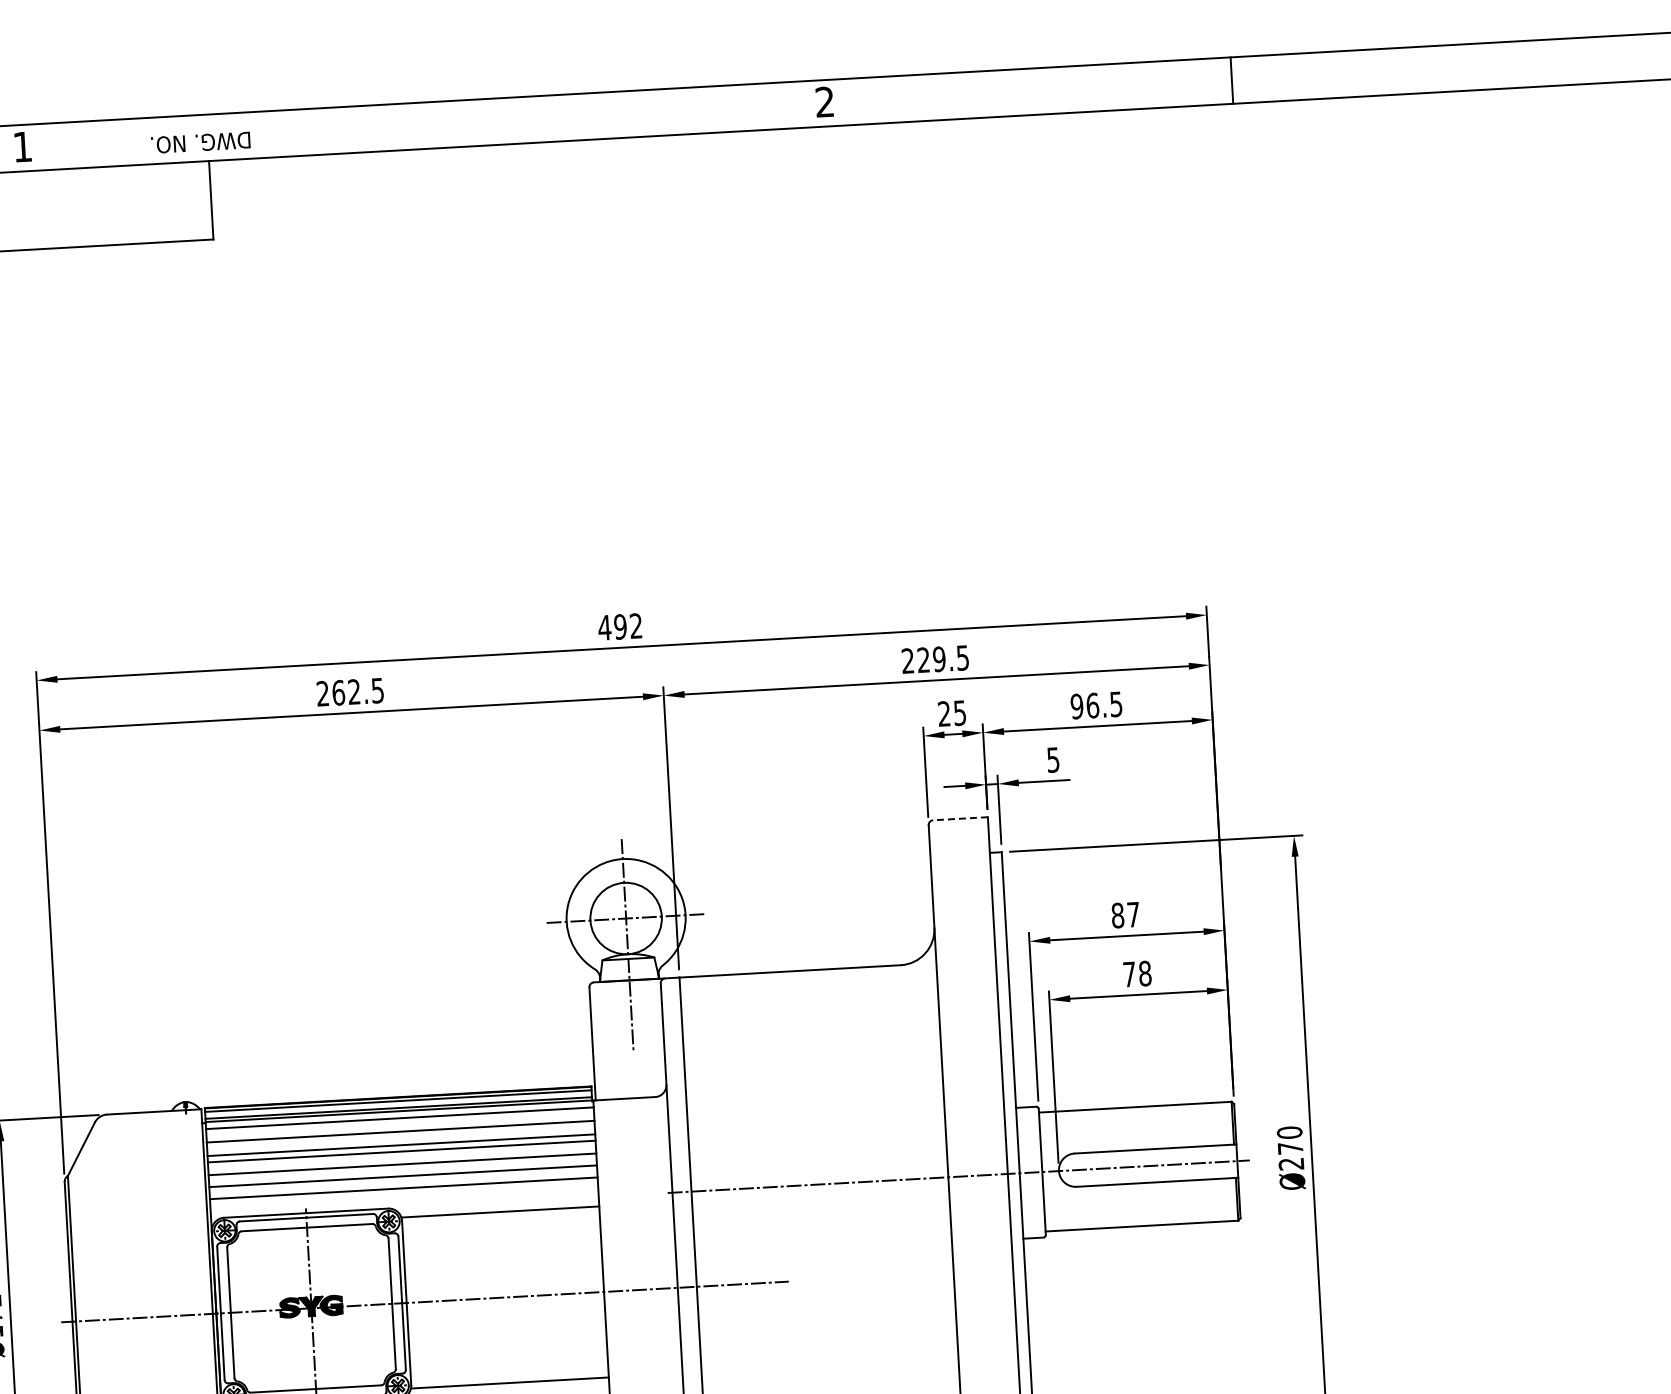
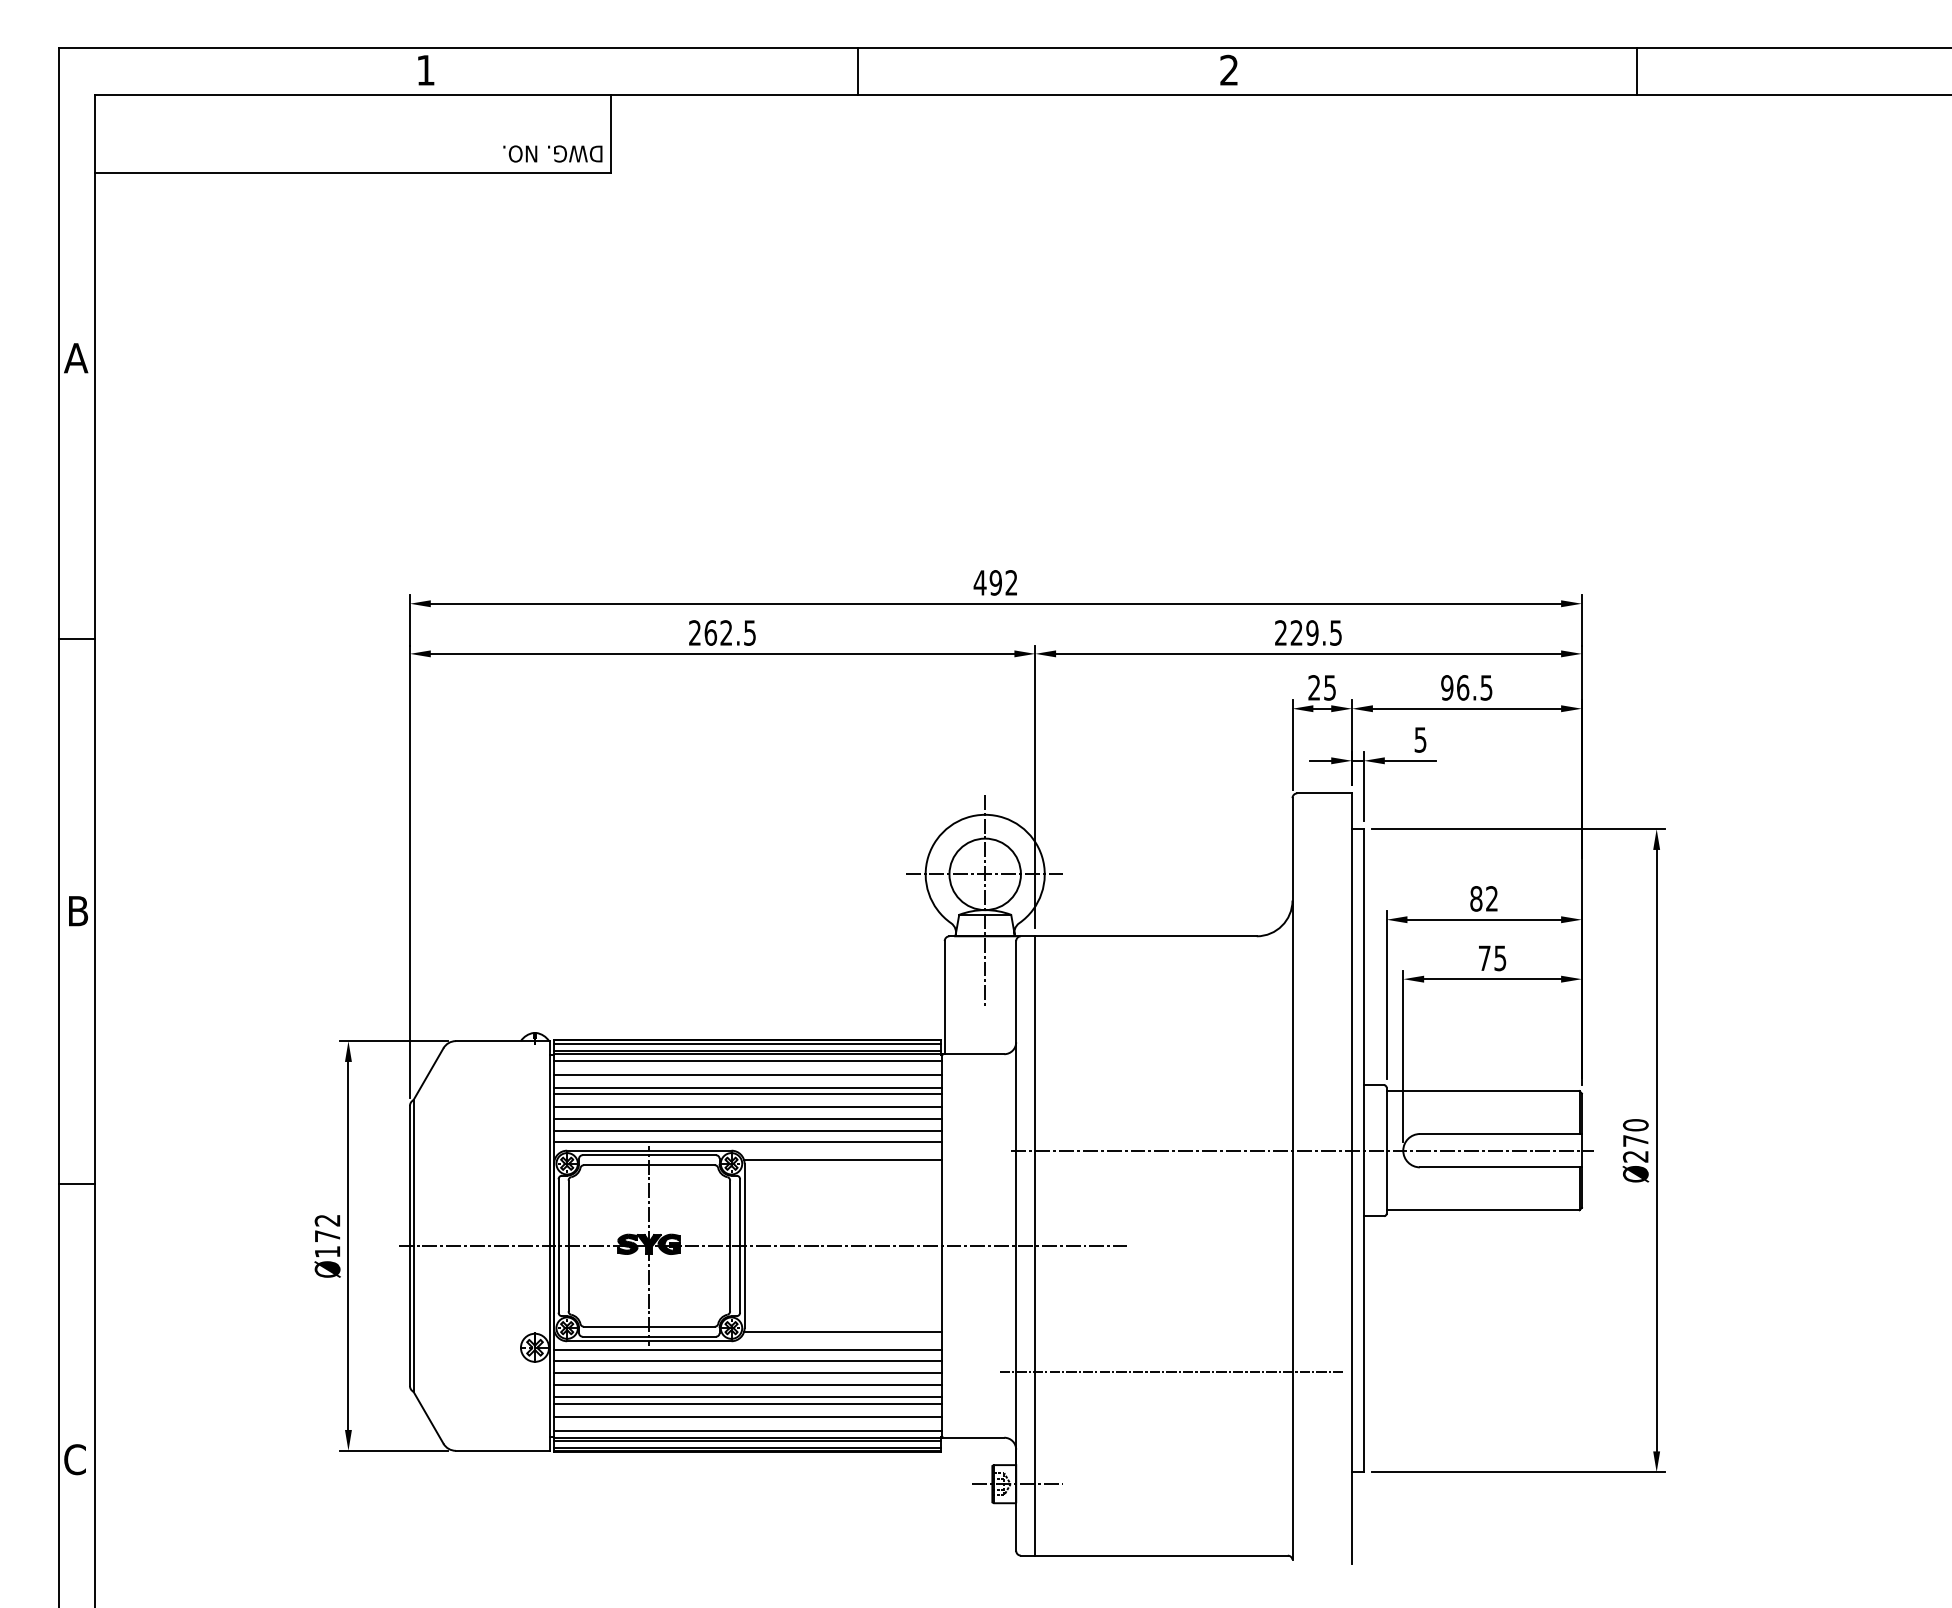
line: (453, 124) -> (857, 71), added
text: (200, 142) -> (552, 153), moved
line: (960, 818) -> (1324, 793), dashed -> solid
text: (1132, 914) -> (1491, 898), 87 -> 82
text: (1145, 973) -> (1500, 958), 78 -> 75
line: (404, 1199) -> (748, 1142), added

